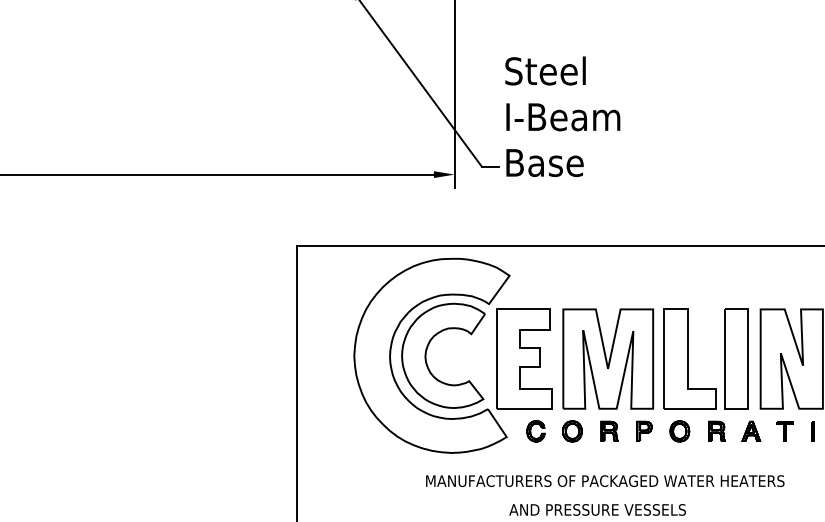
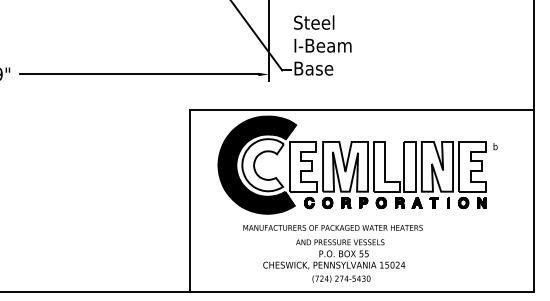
hatch: (430, 354) -> (256, 164), added
text: (604, 480) -> (332, 227), moved

